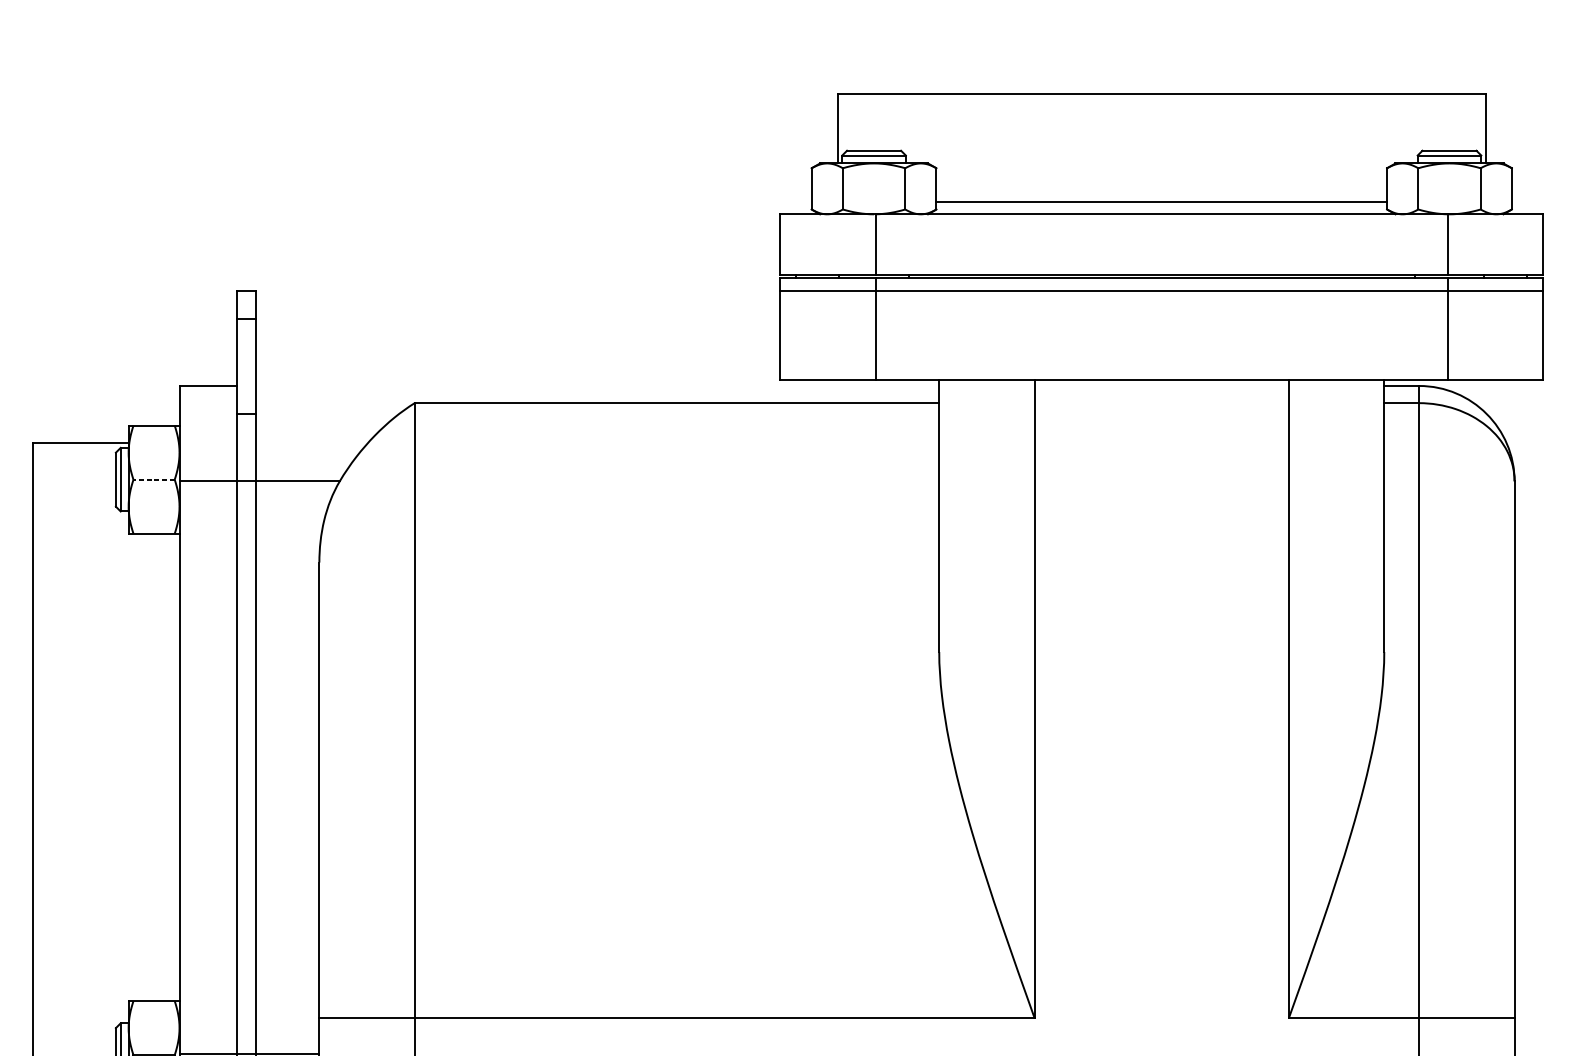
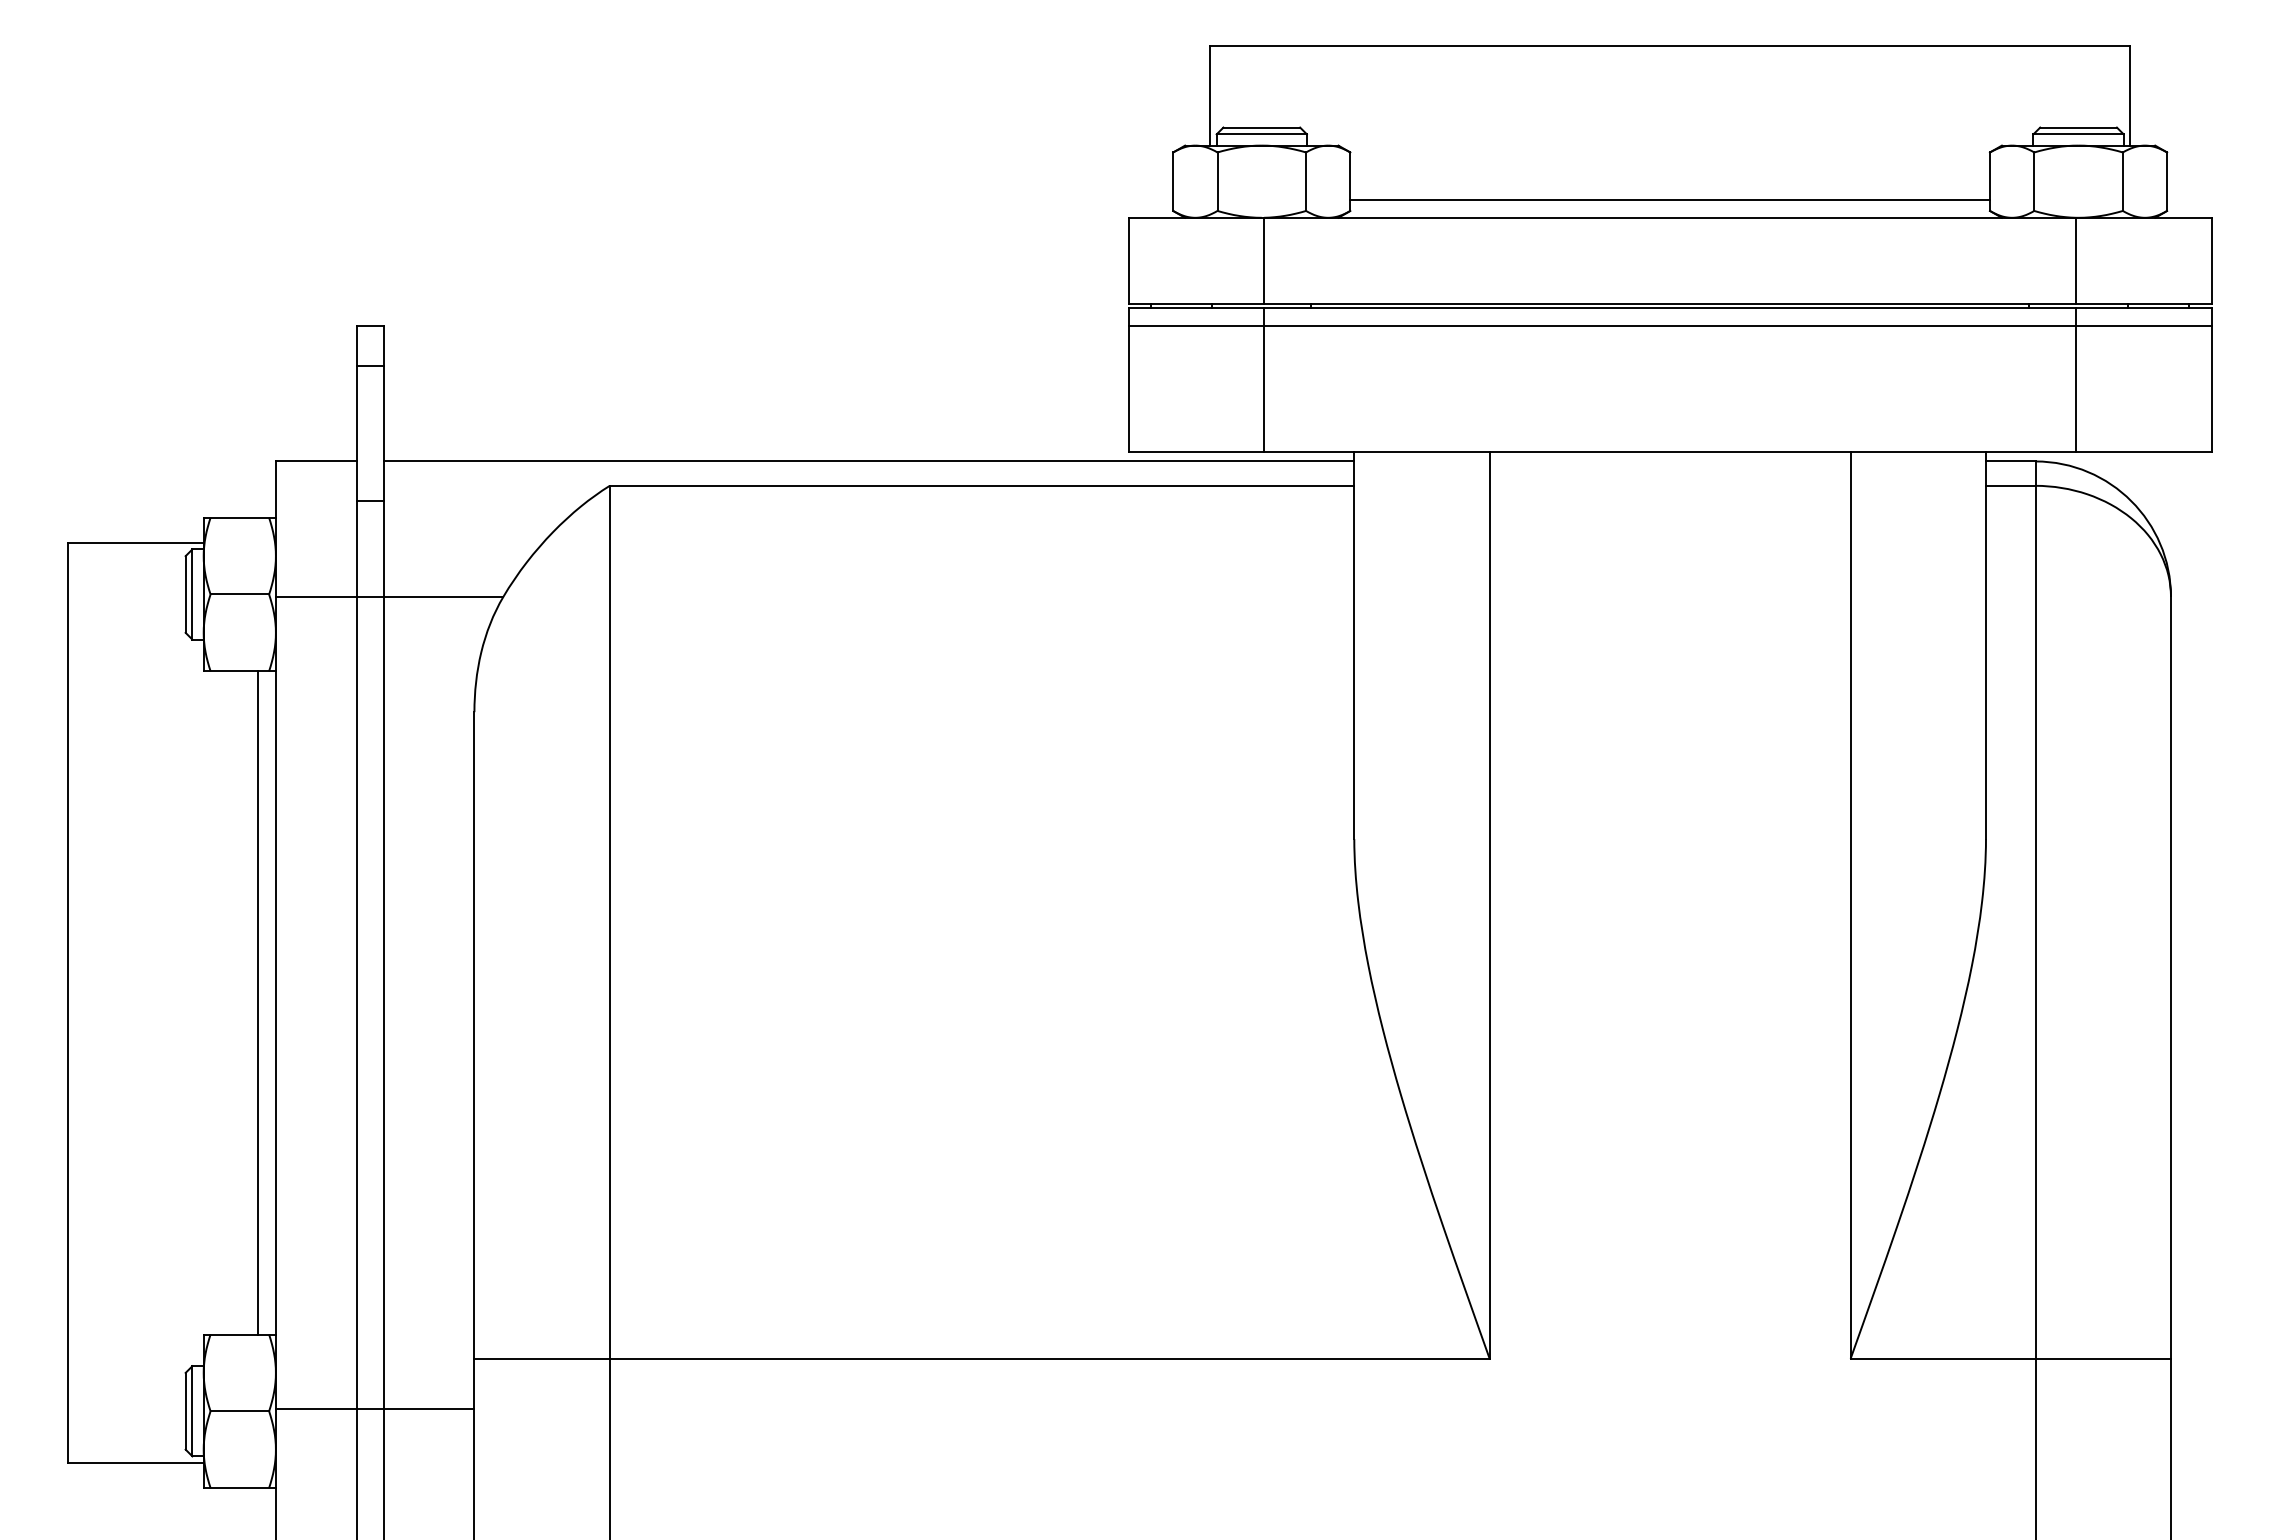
line: (597, 386) -> (869, 461), added
line: (153, 479) -> (239, 594), dashed -> solid
line: (166, 767) -> (257, 1002), added

